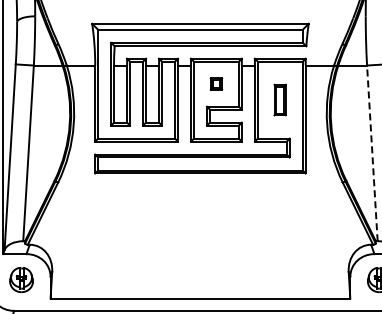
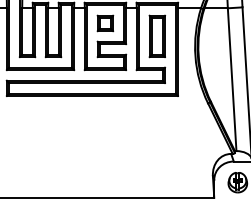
part: (216, 83) -> (105, 22), size x1.67
part: (279, 99) -> (156, 35), size x1.67
line: (372, 153) -> (232, 79), dashed -> solid

